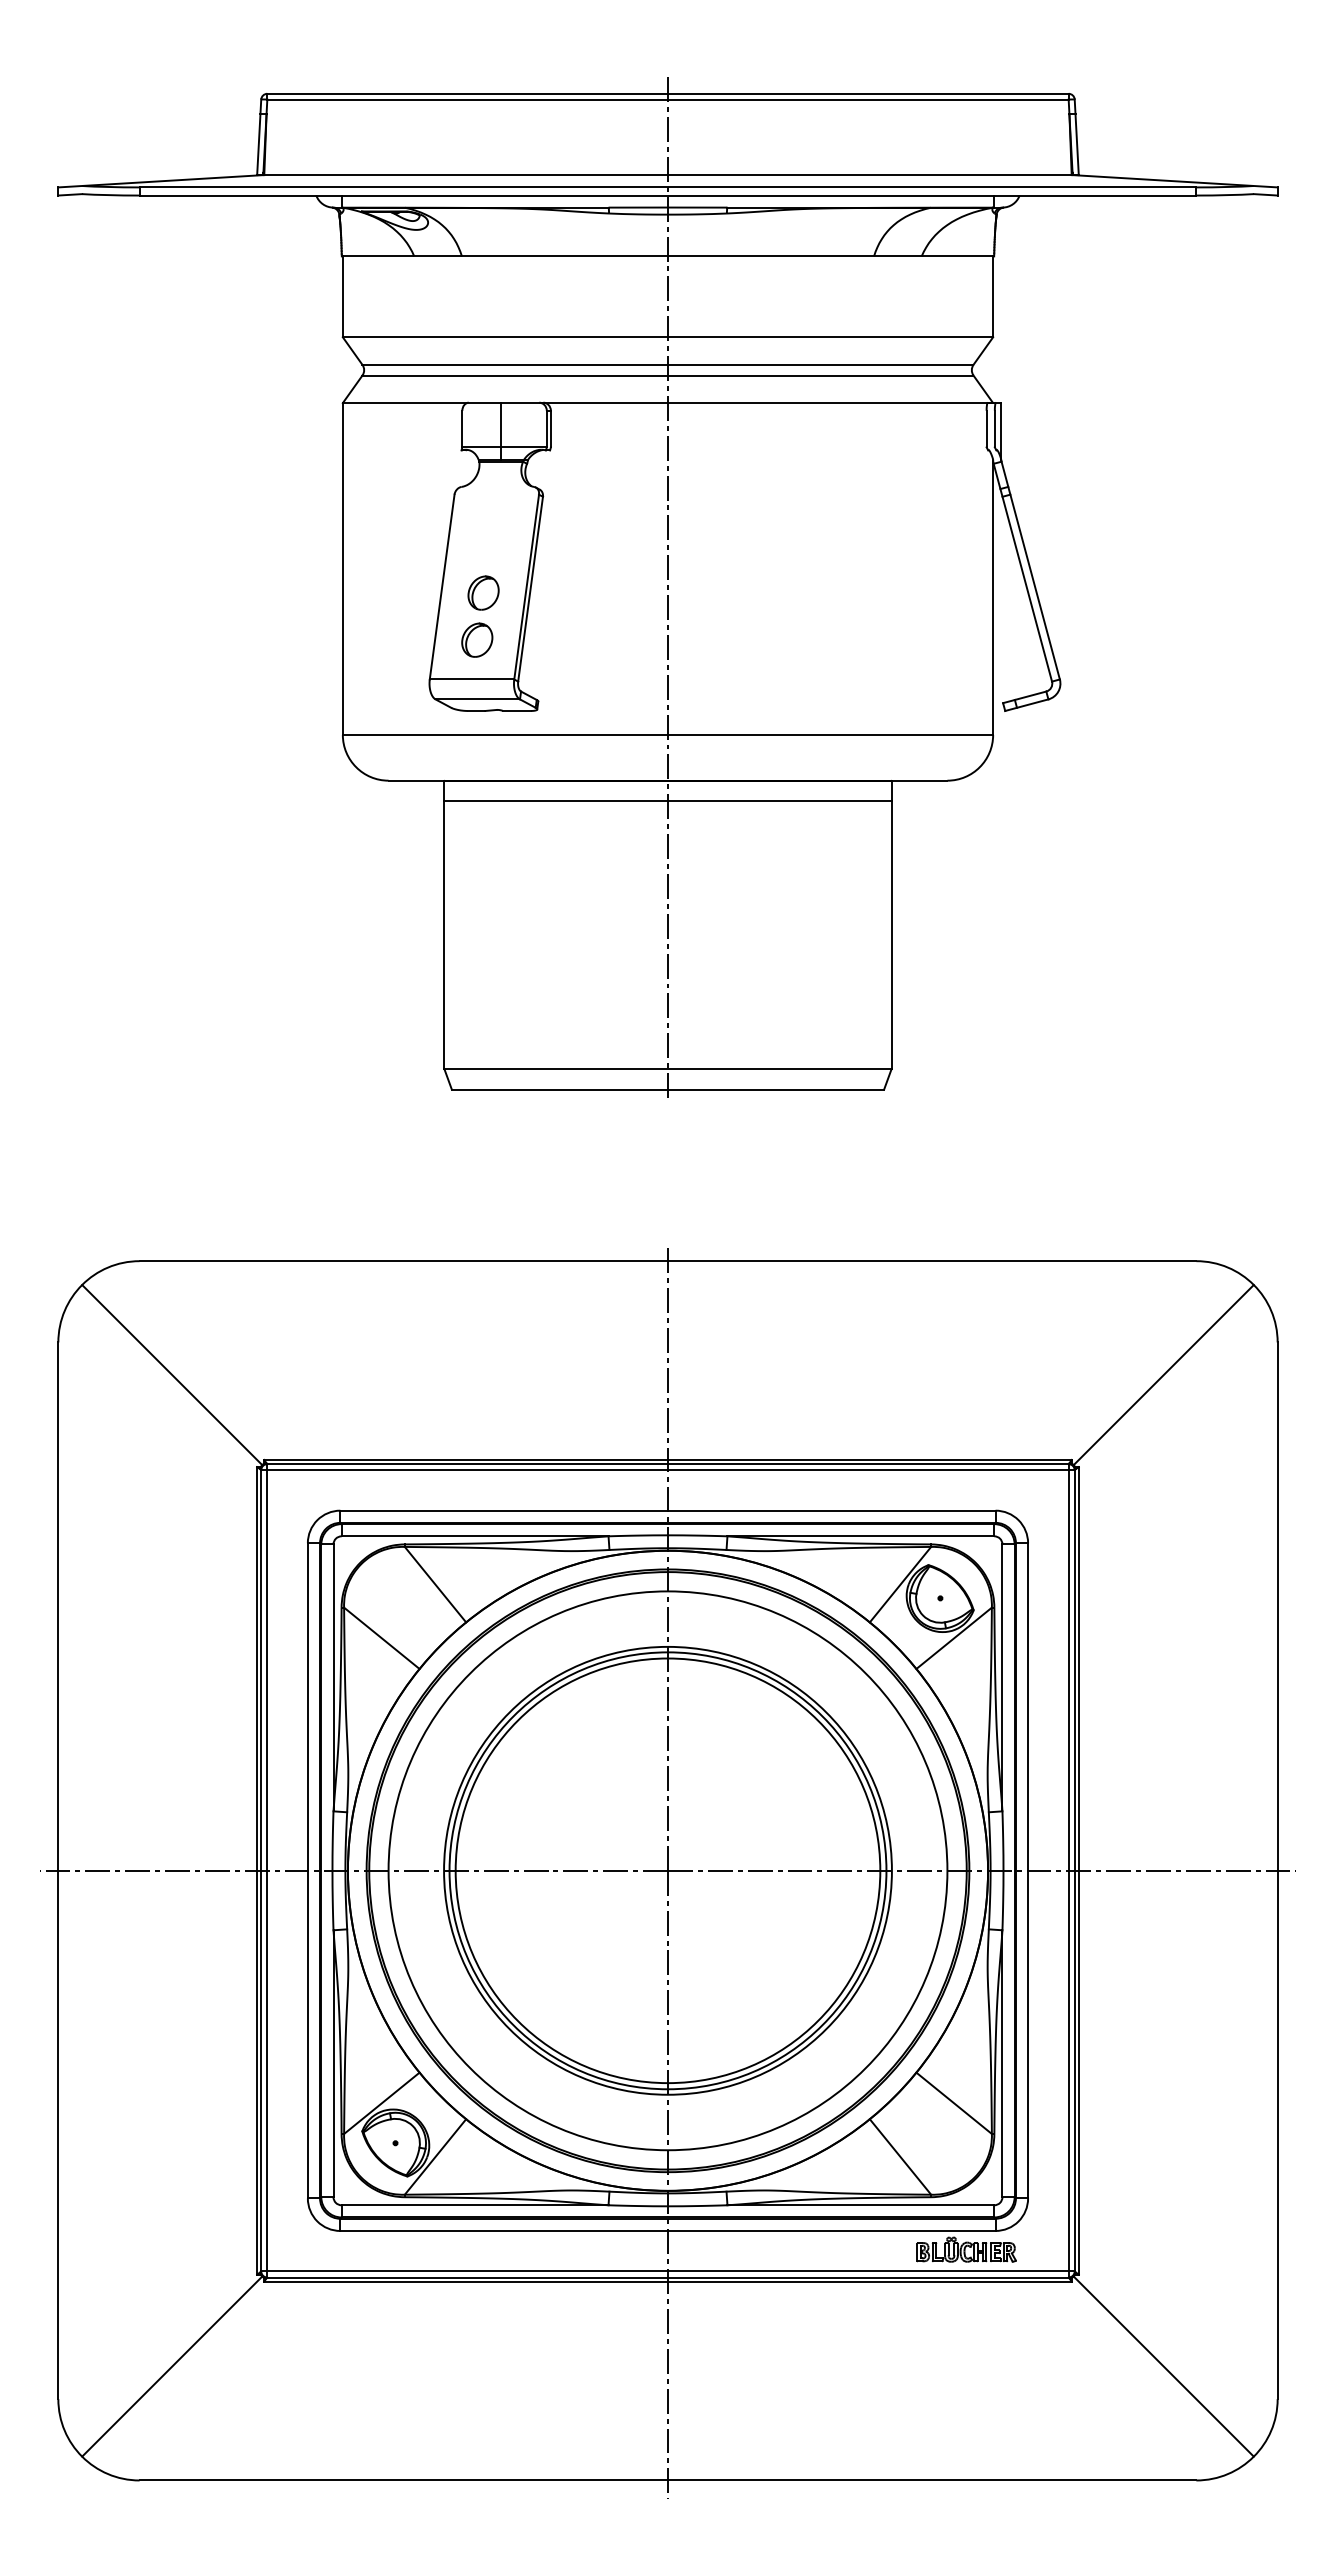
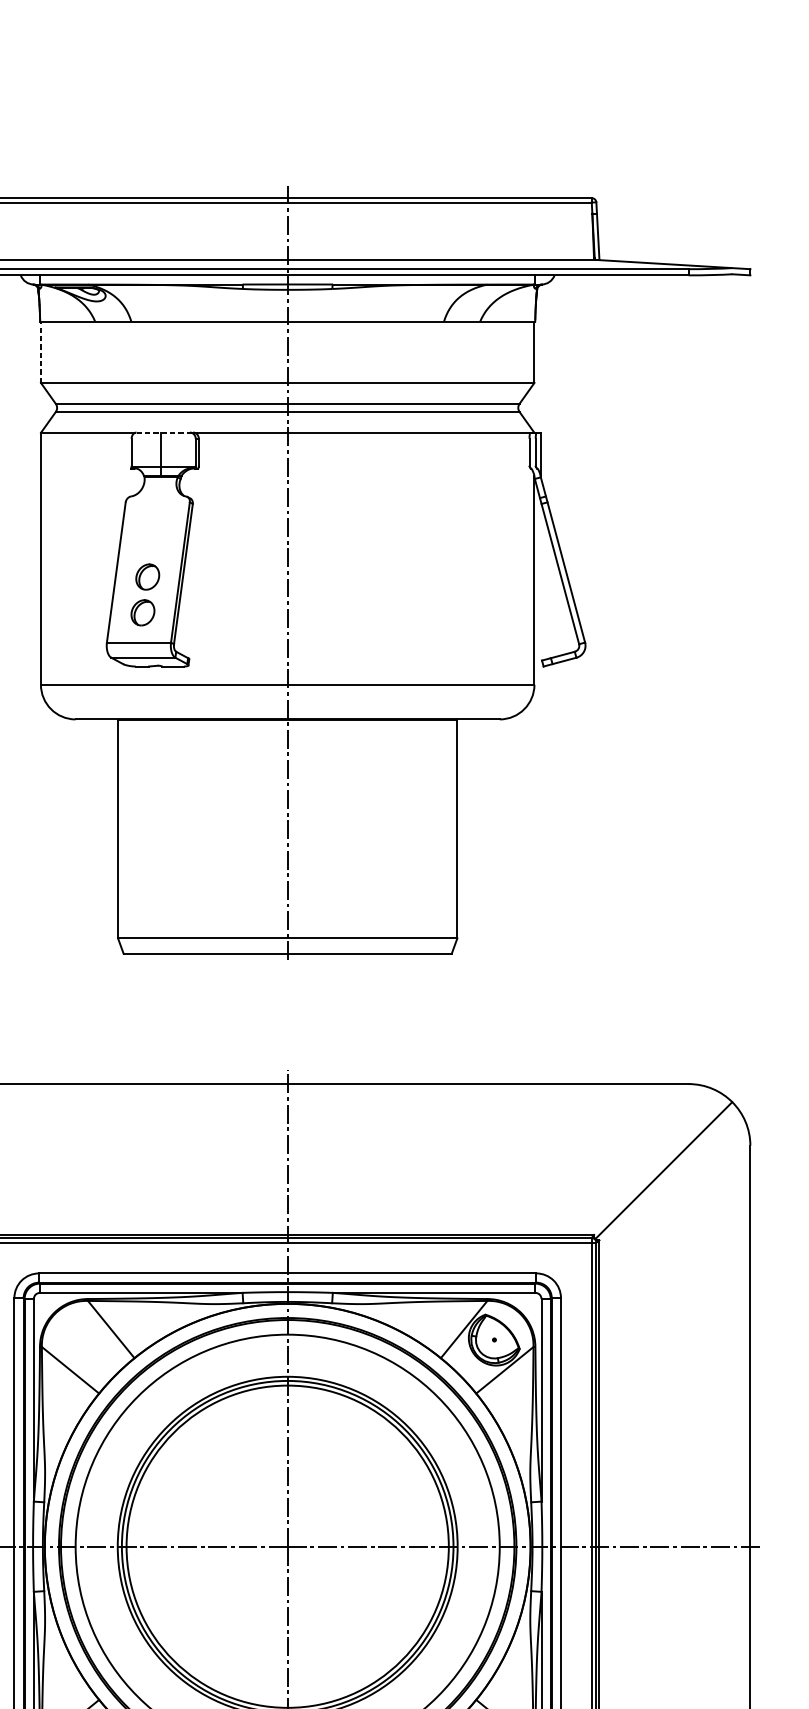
line: (342, 296) -> (40, 351), solid -> dashed
line: (506, 402) -> (165, 432), solid -> dashed
line: (667, 801) -> (287, 735), removed

